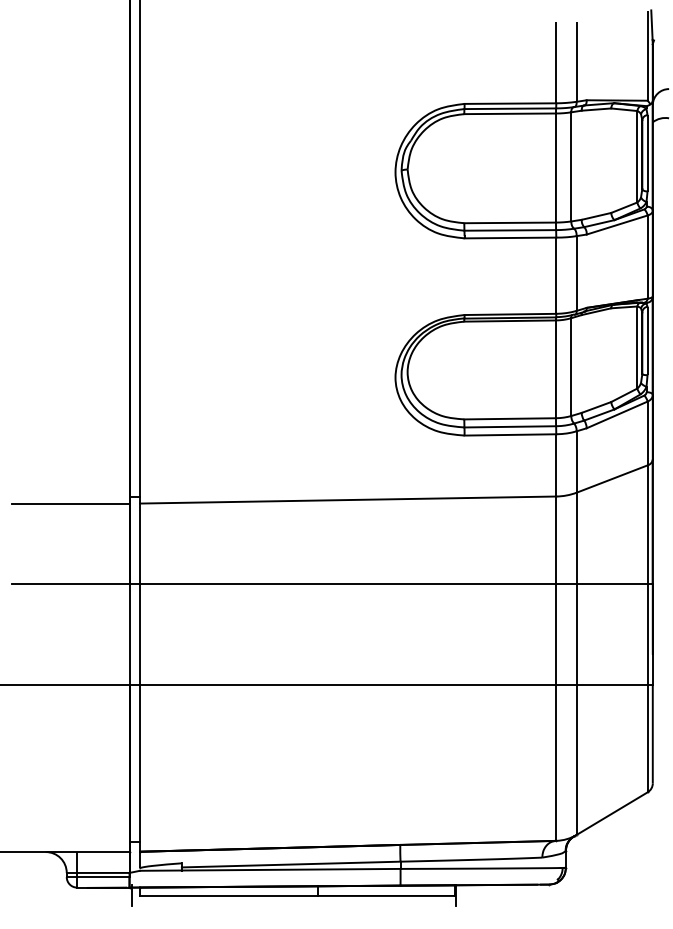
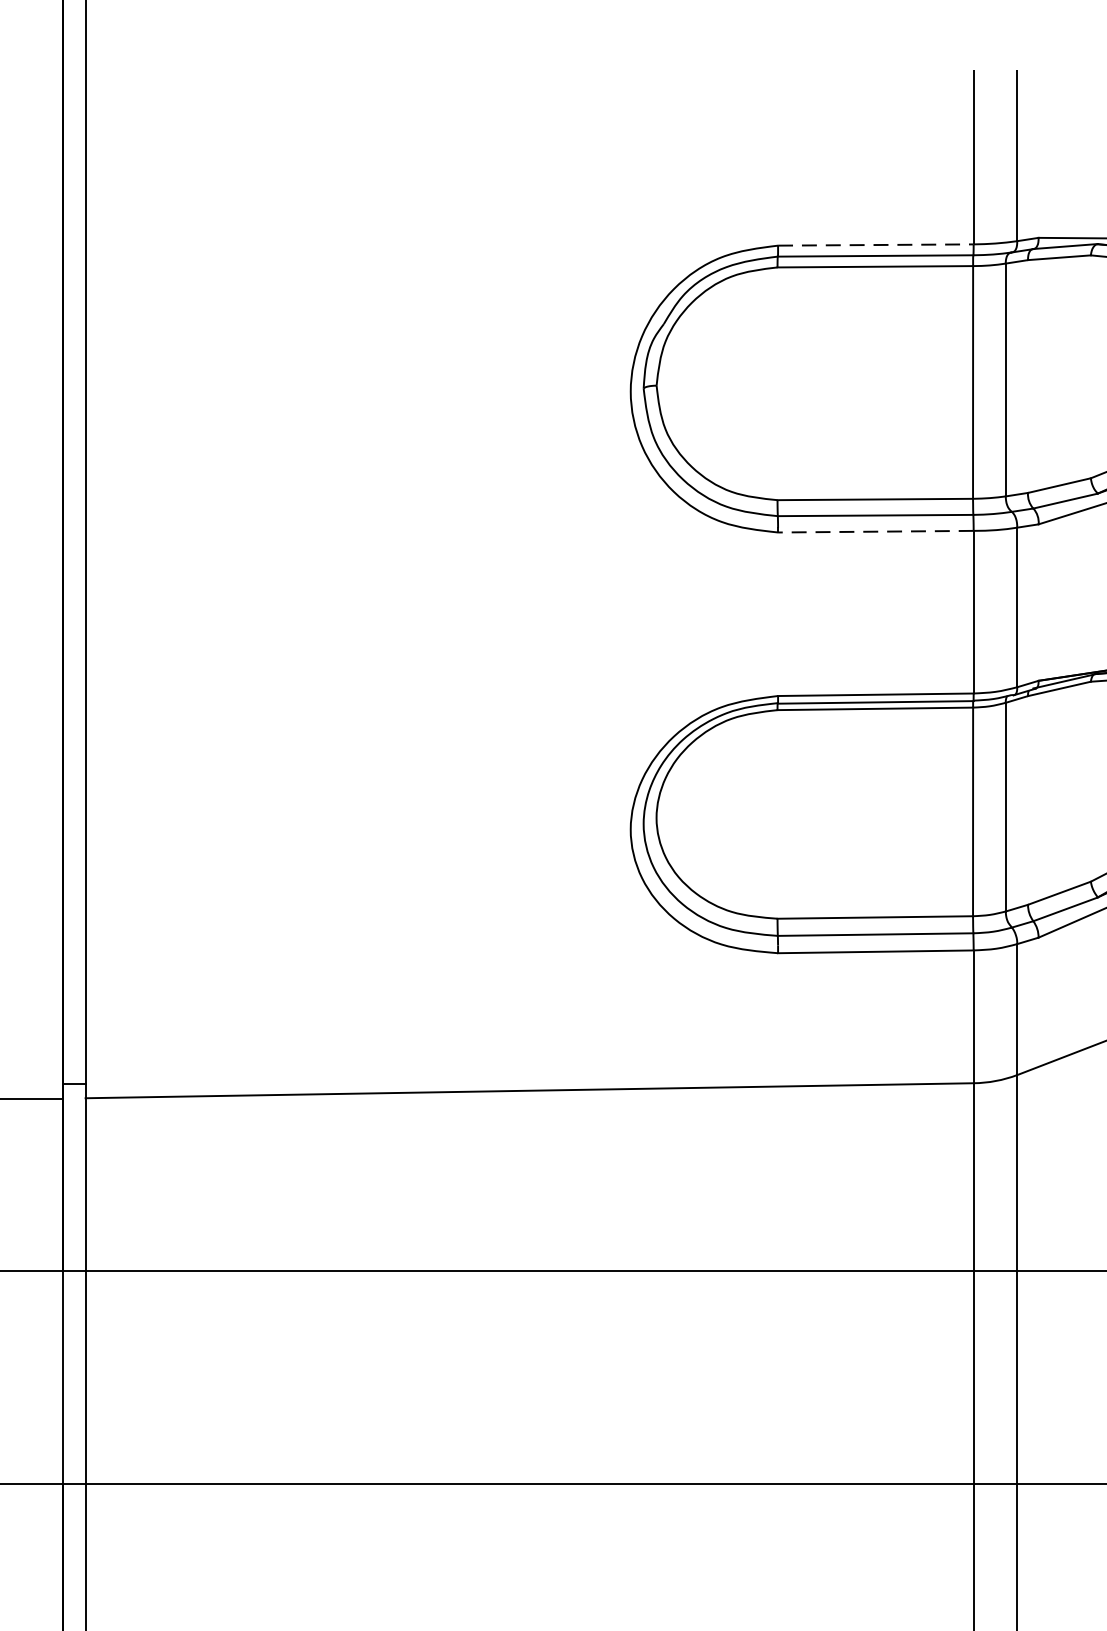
line: (510, 103) -> (876, 244), solid -> dashed
line: (510, 238) -> (876, 532), solid -> dashed

